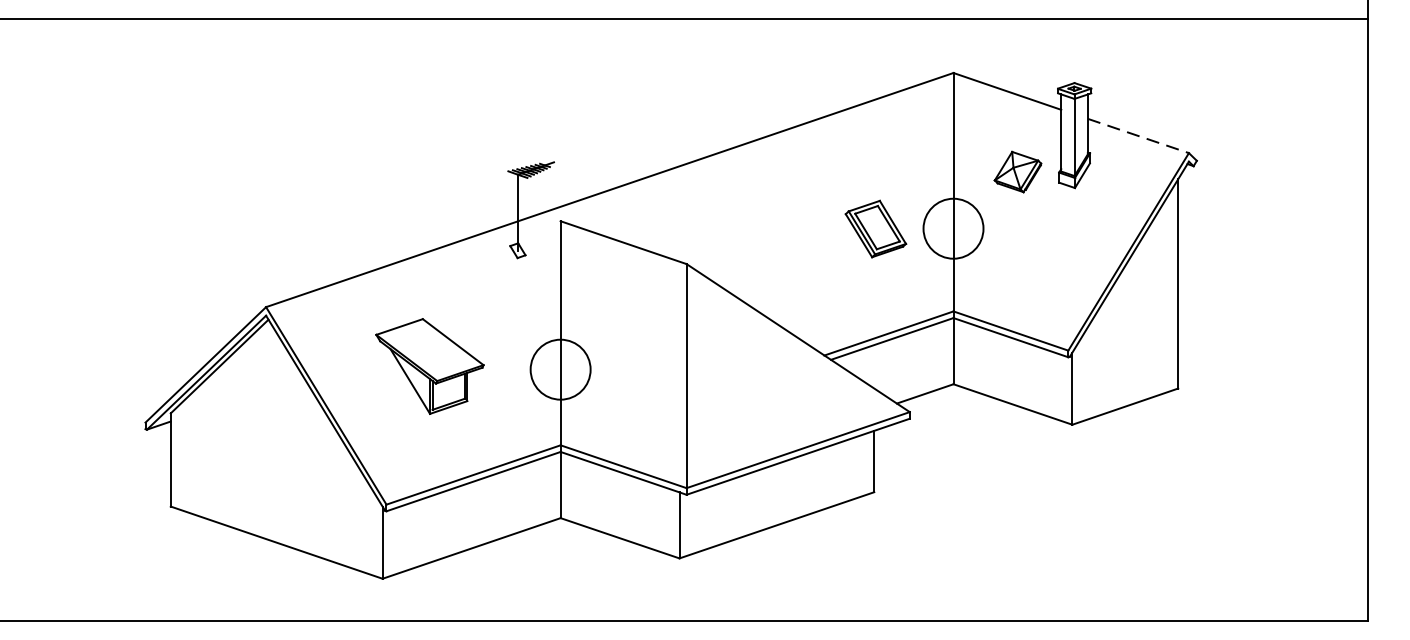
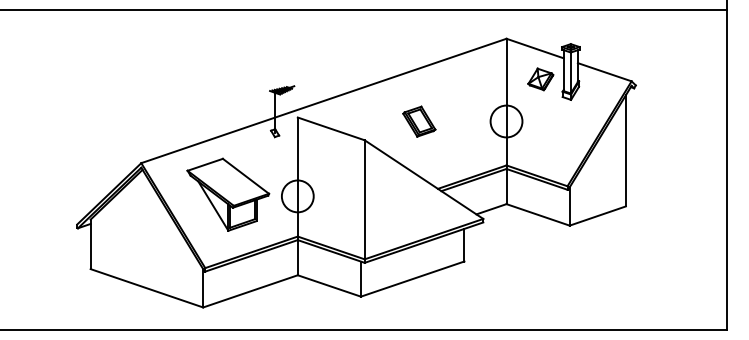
line: (1139, 136) -> (605, 72), dashed -> solid
part: (1017, 172) -> (540, 79), moved
part: (876, 228) -> (419, 121), moved
part: (430, 366) -> (228, 194), size x1.43

